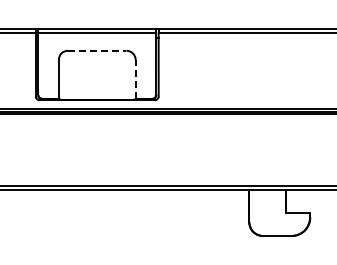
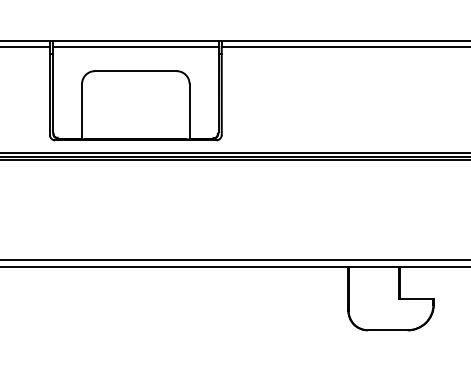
line: (97, 50) -> (136, 70), dashed -> solid
line: (135, 78) -> (189, 109), dashed -> solid

